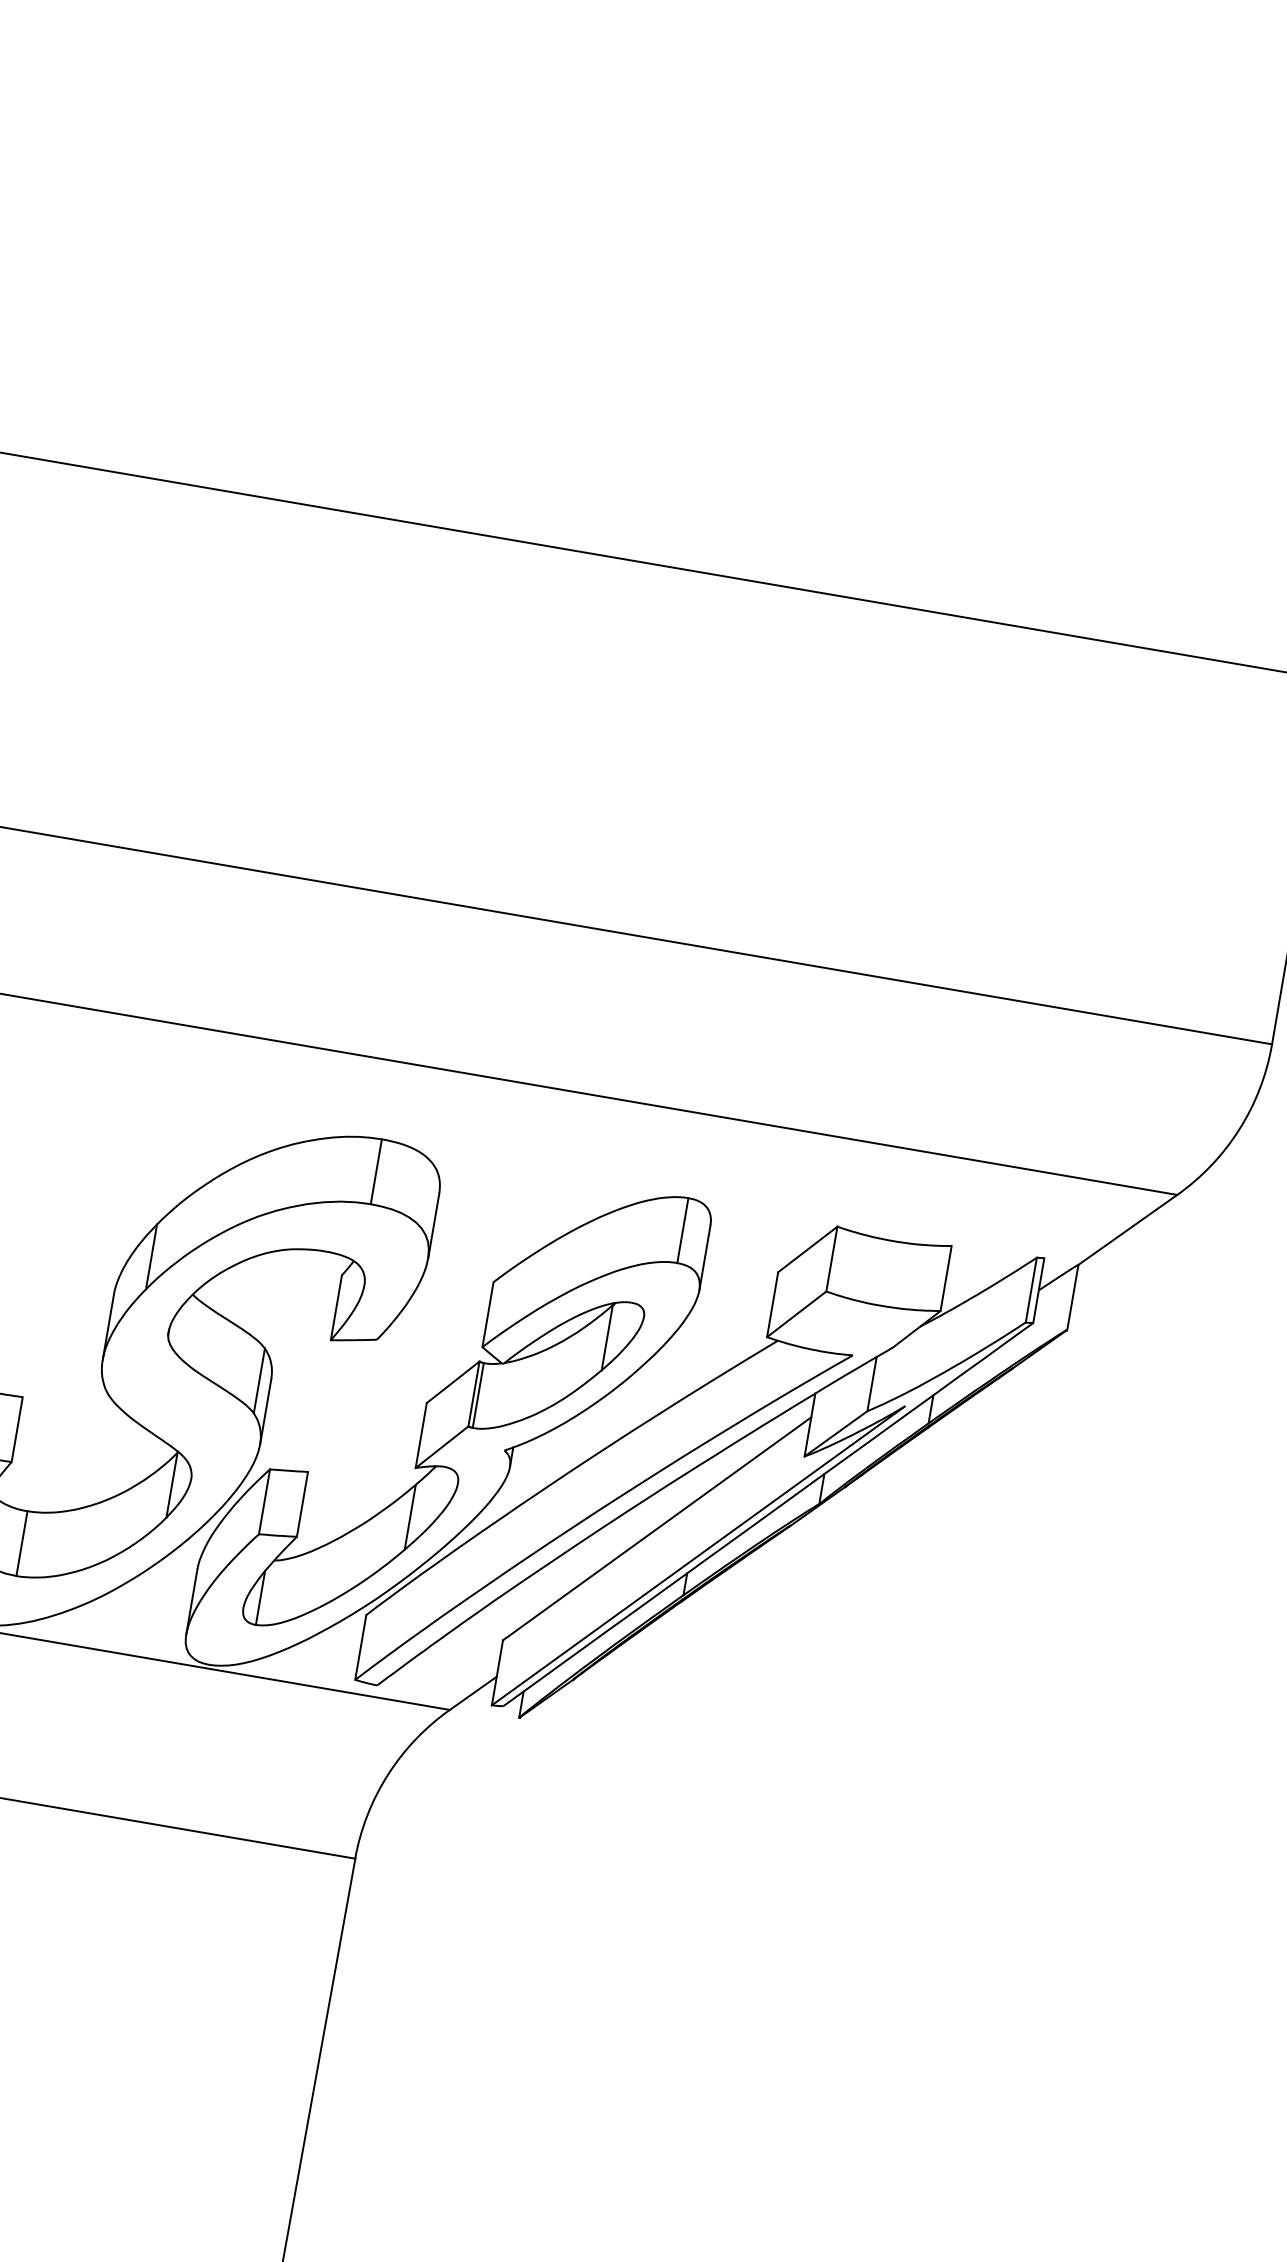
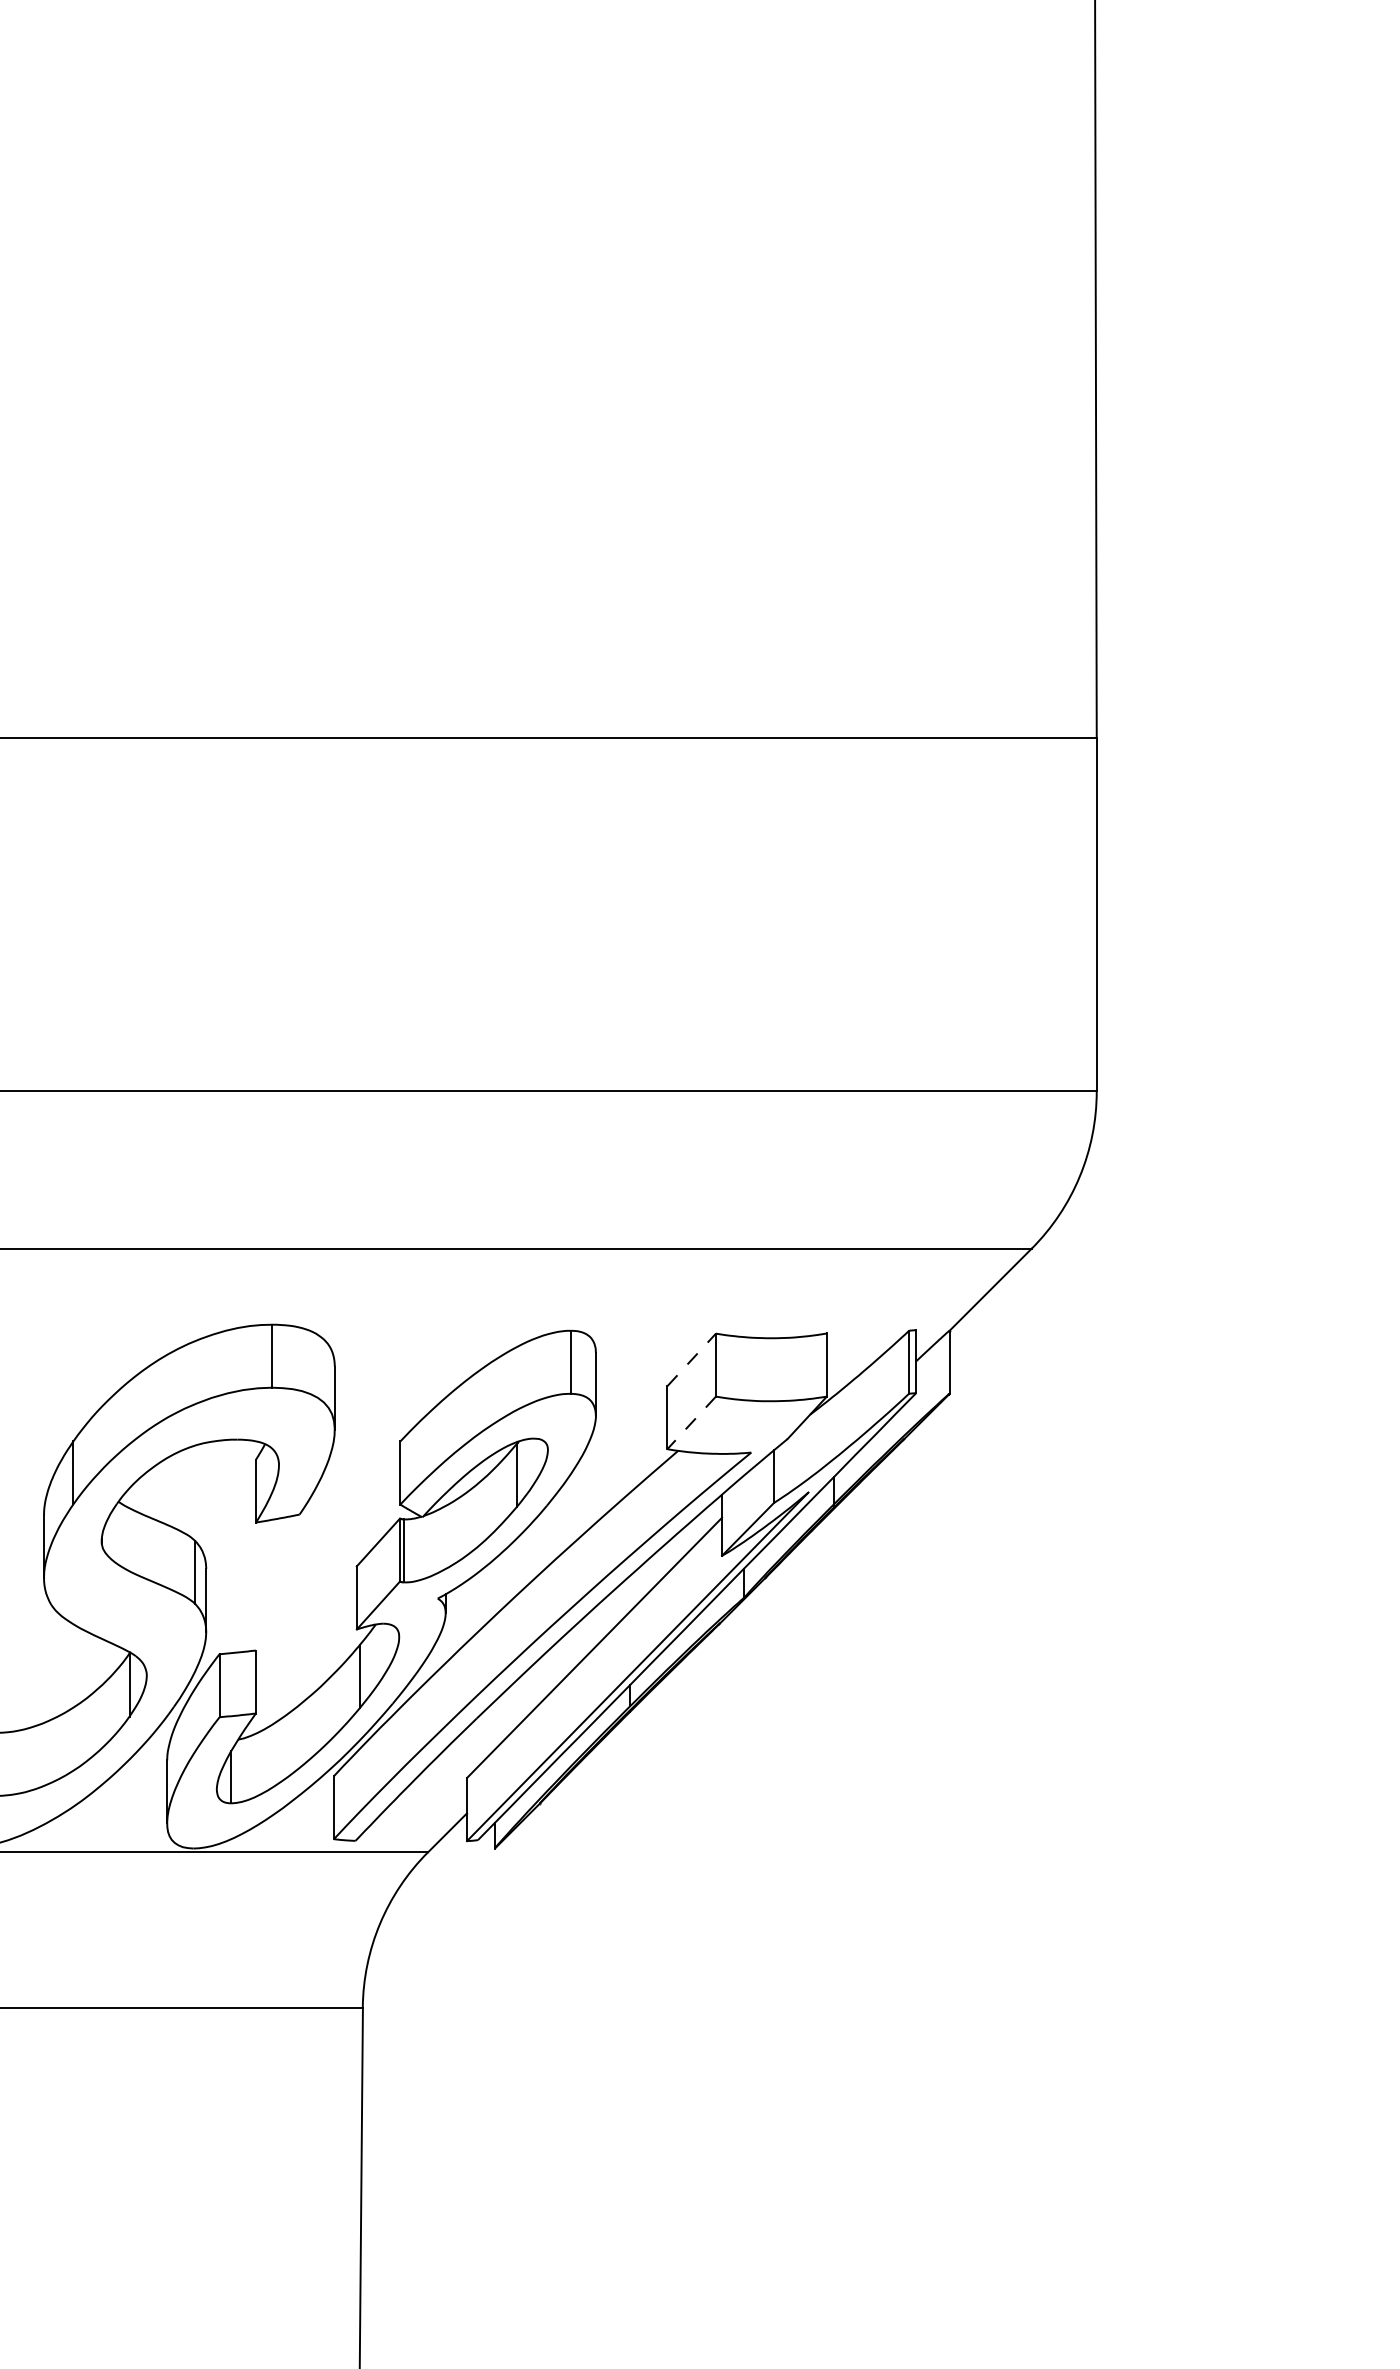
line: (807, 1249) -> (691, 1359), solid -> dashed
line: (796, 1313) -> (691, 1422), solid -> dashed

